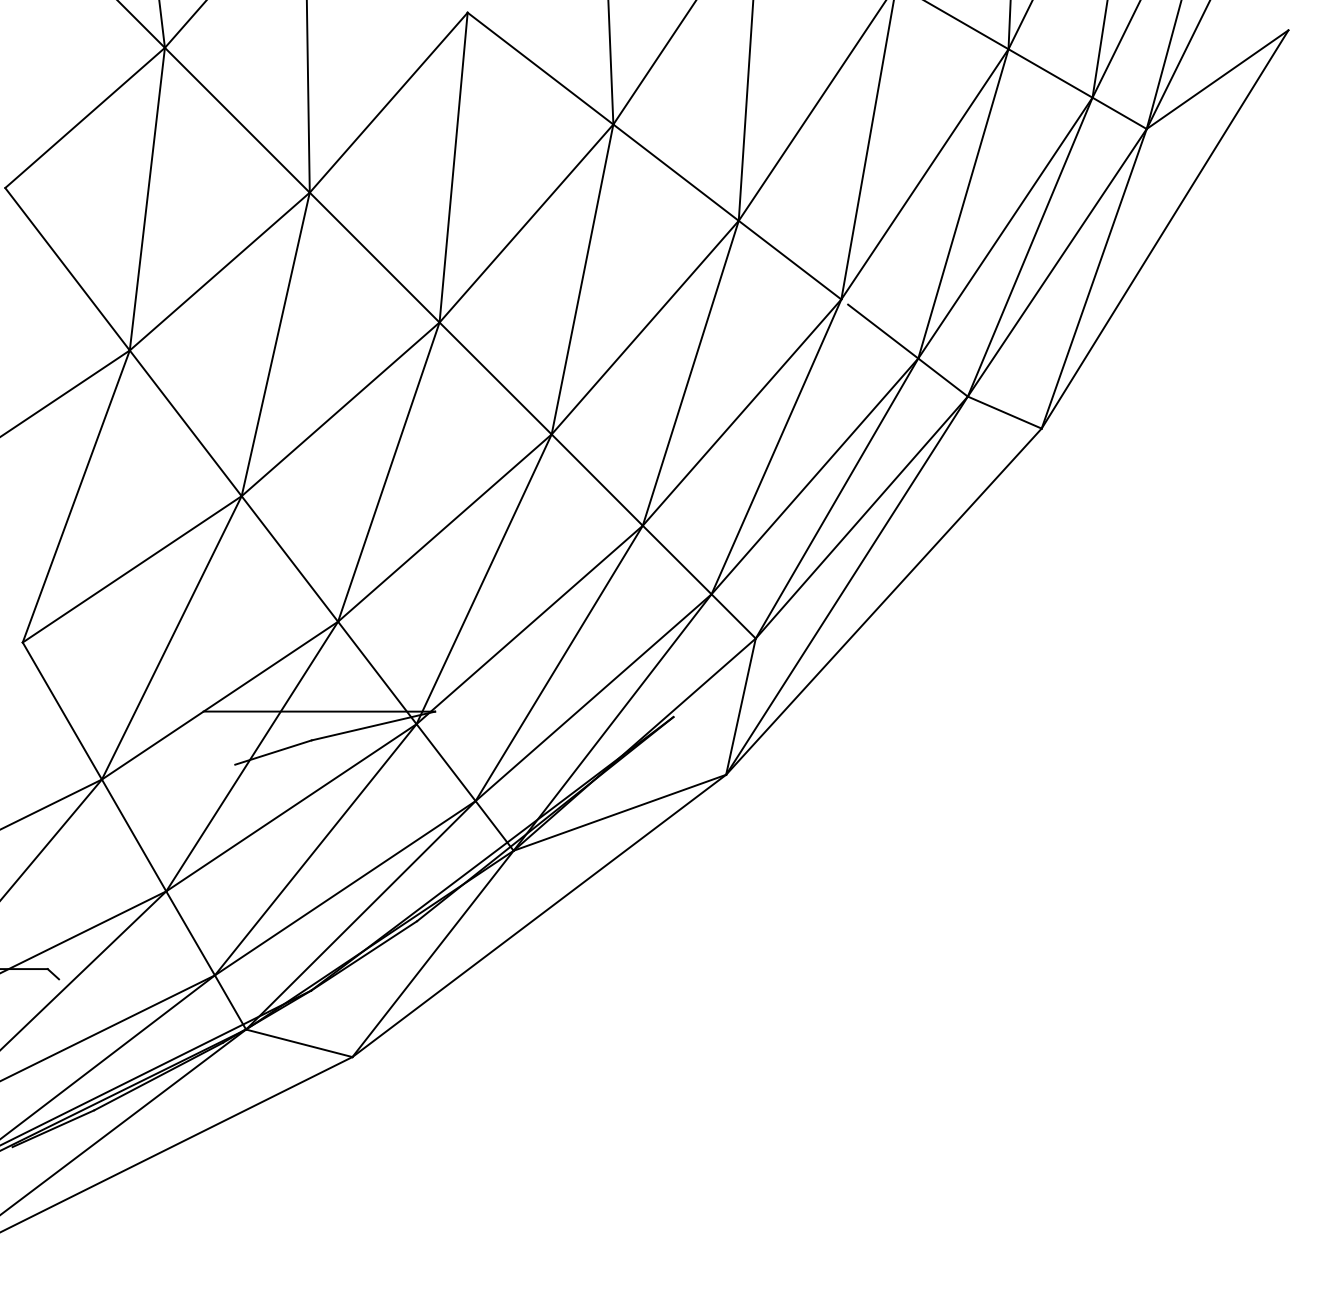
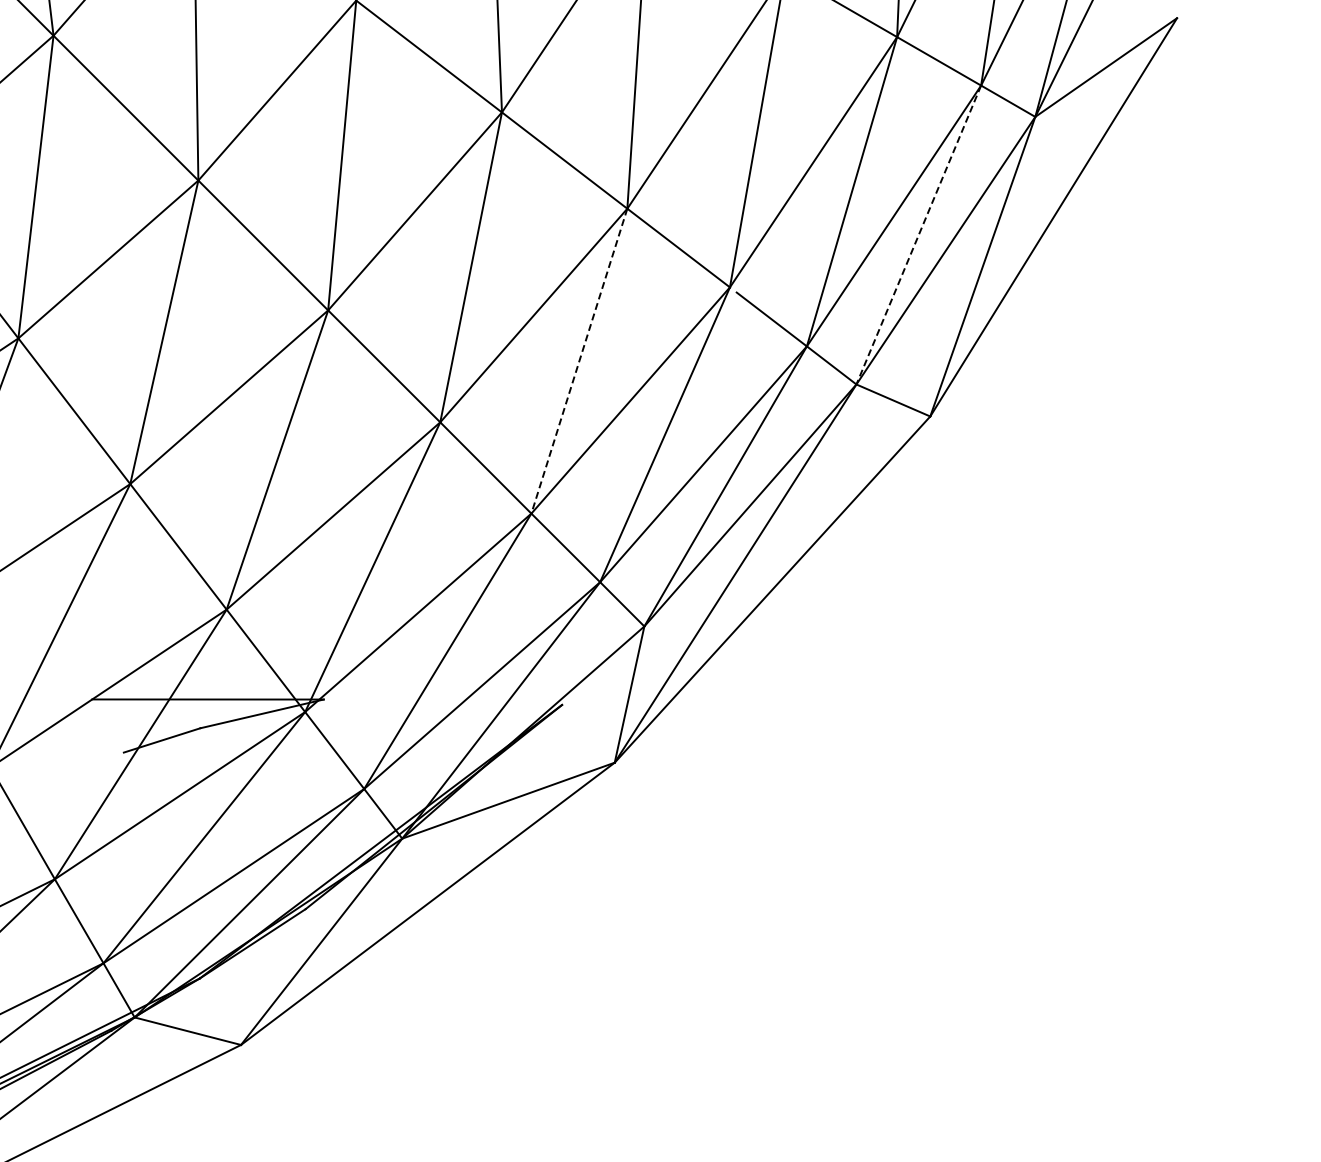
line: (1030, 247) -> (919, 235), solid -> dashed
line: (690, 373) -> (579, 361), solid -> dashed

